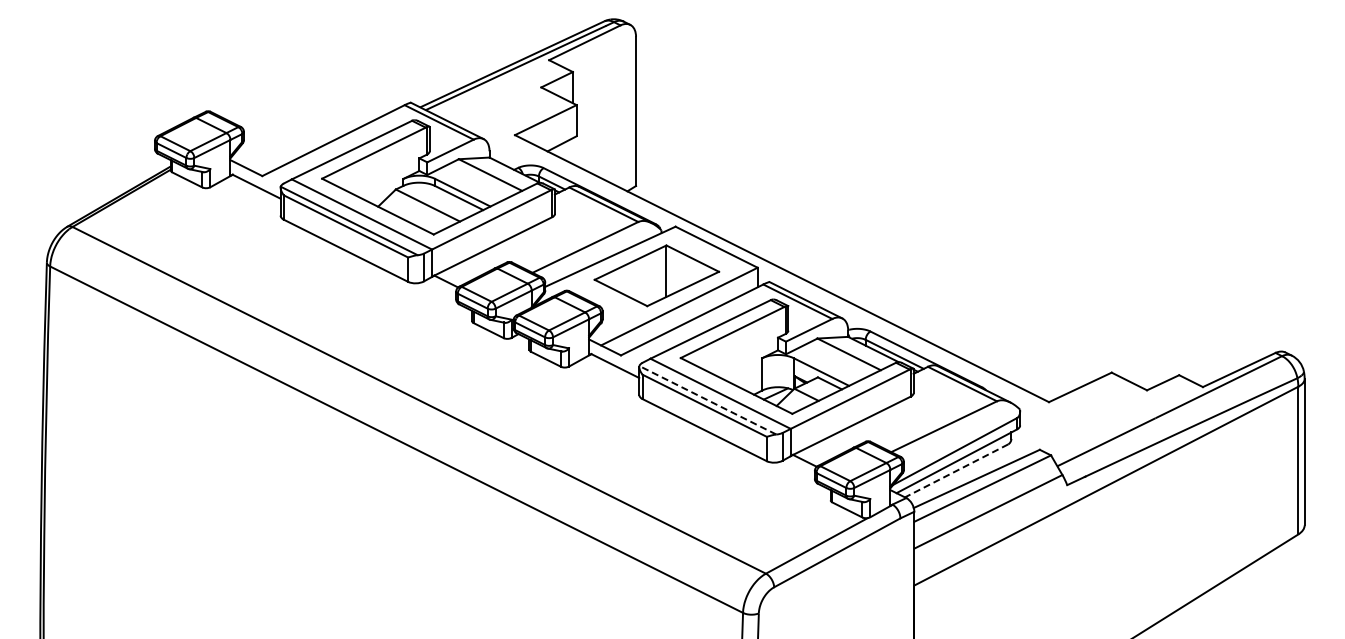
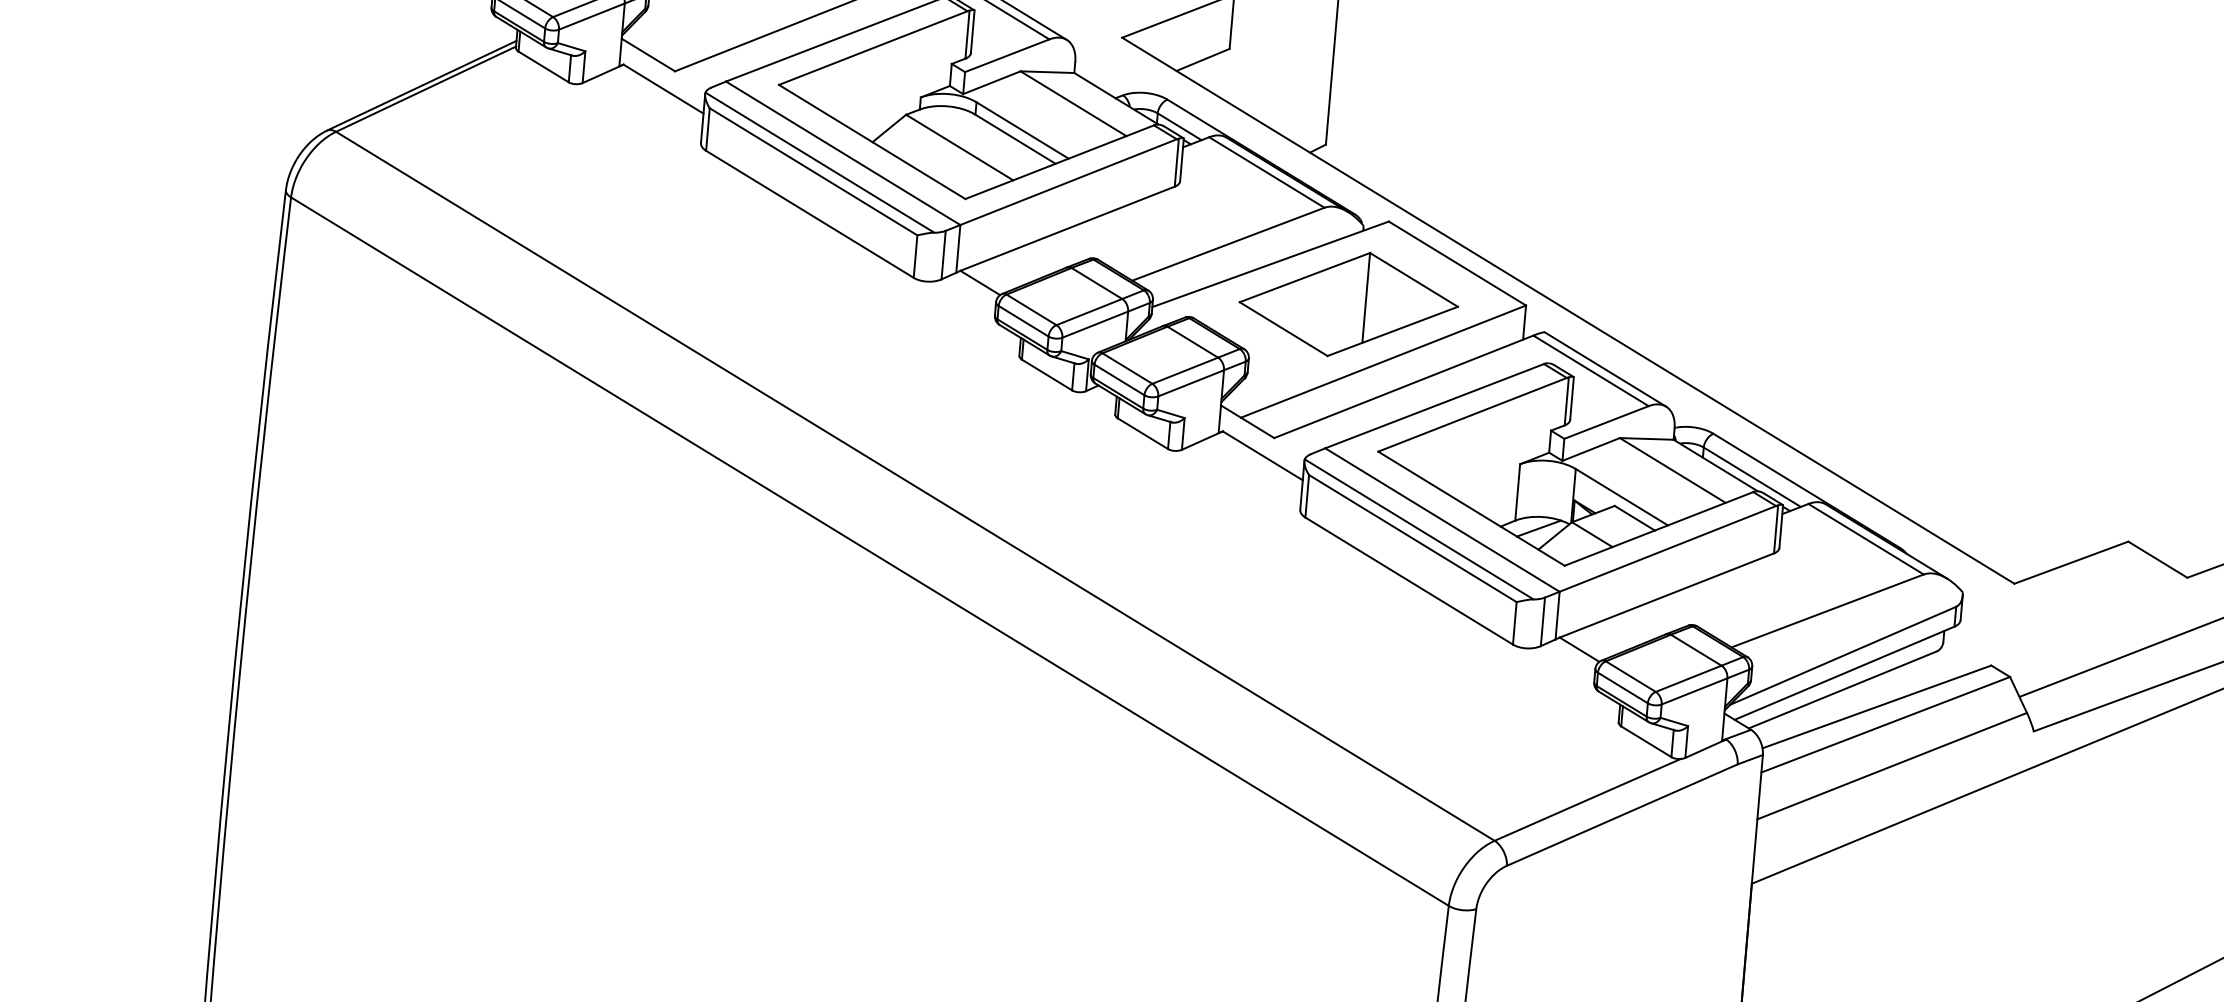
line: (707, 400) -> (1418, 529), dashed -> solid
line: (956, 471) -> (1842, 690), dashed -> solid

